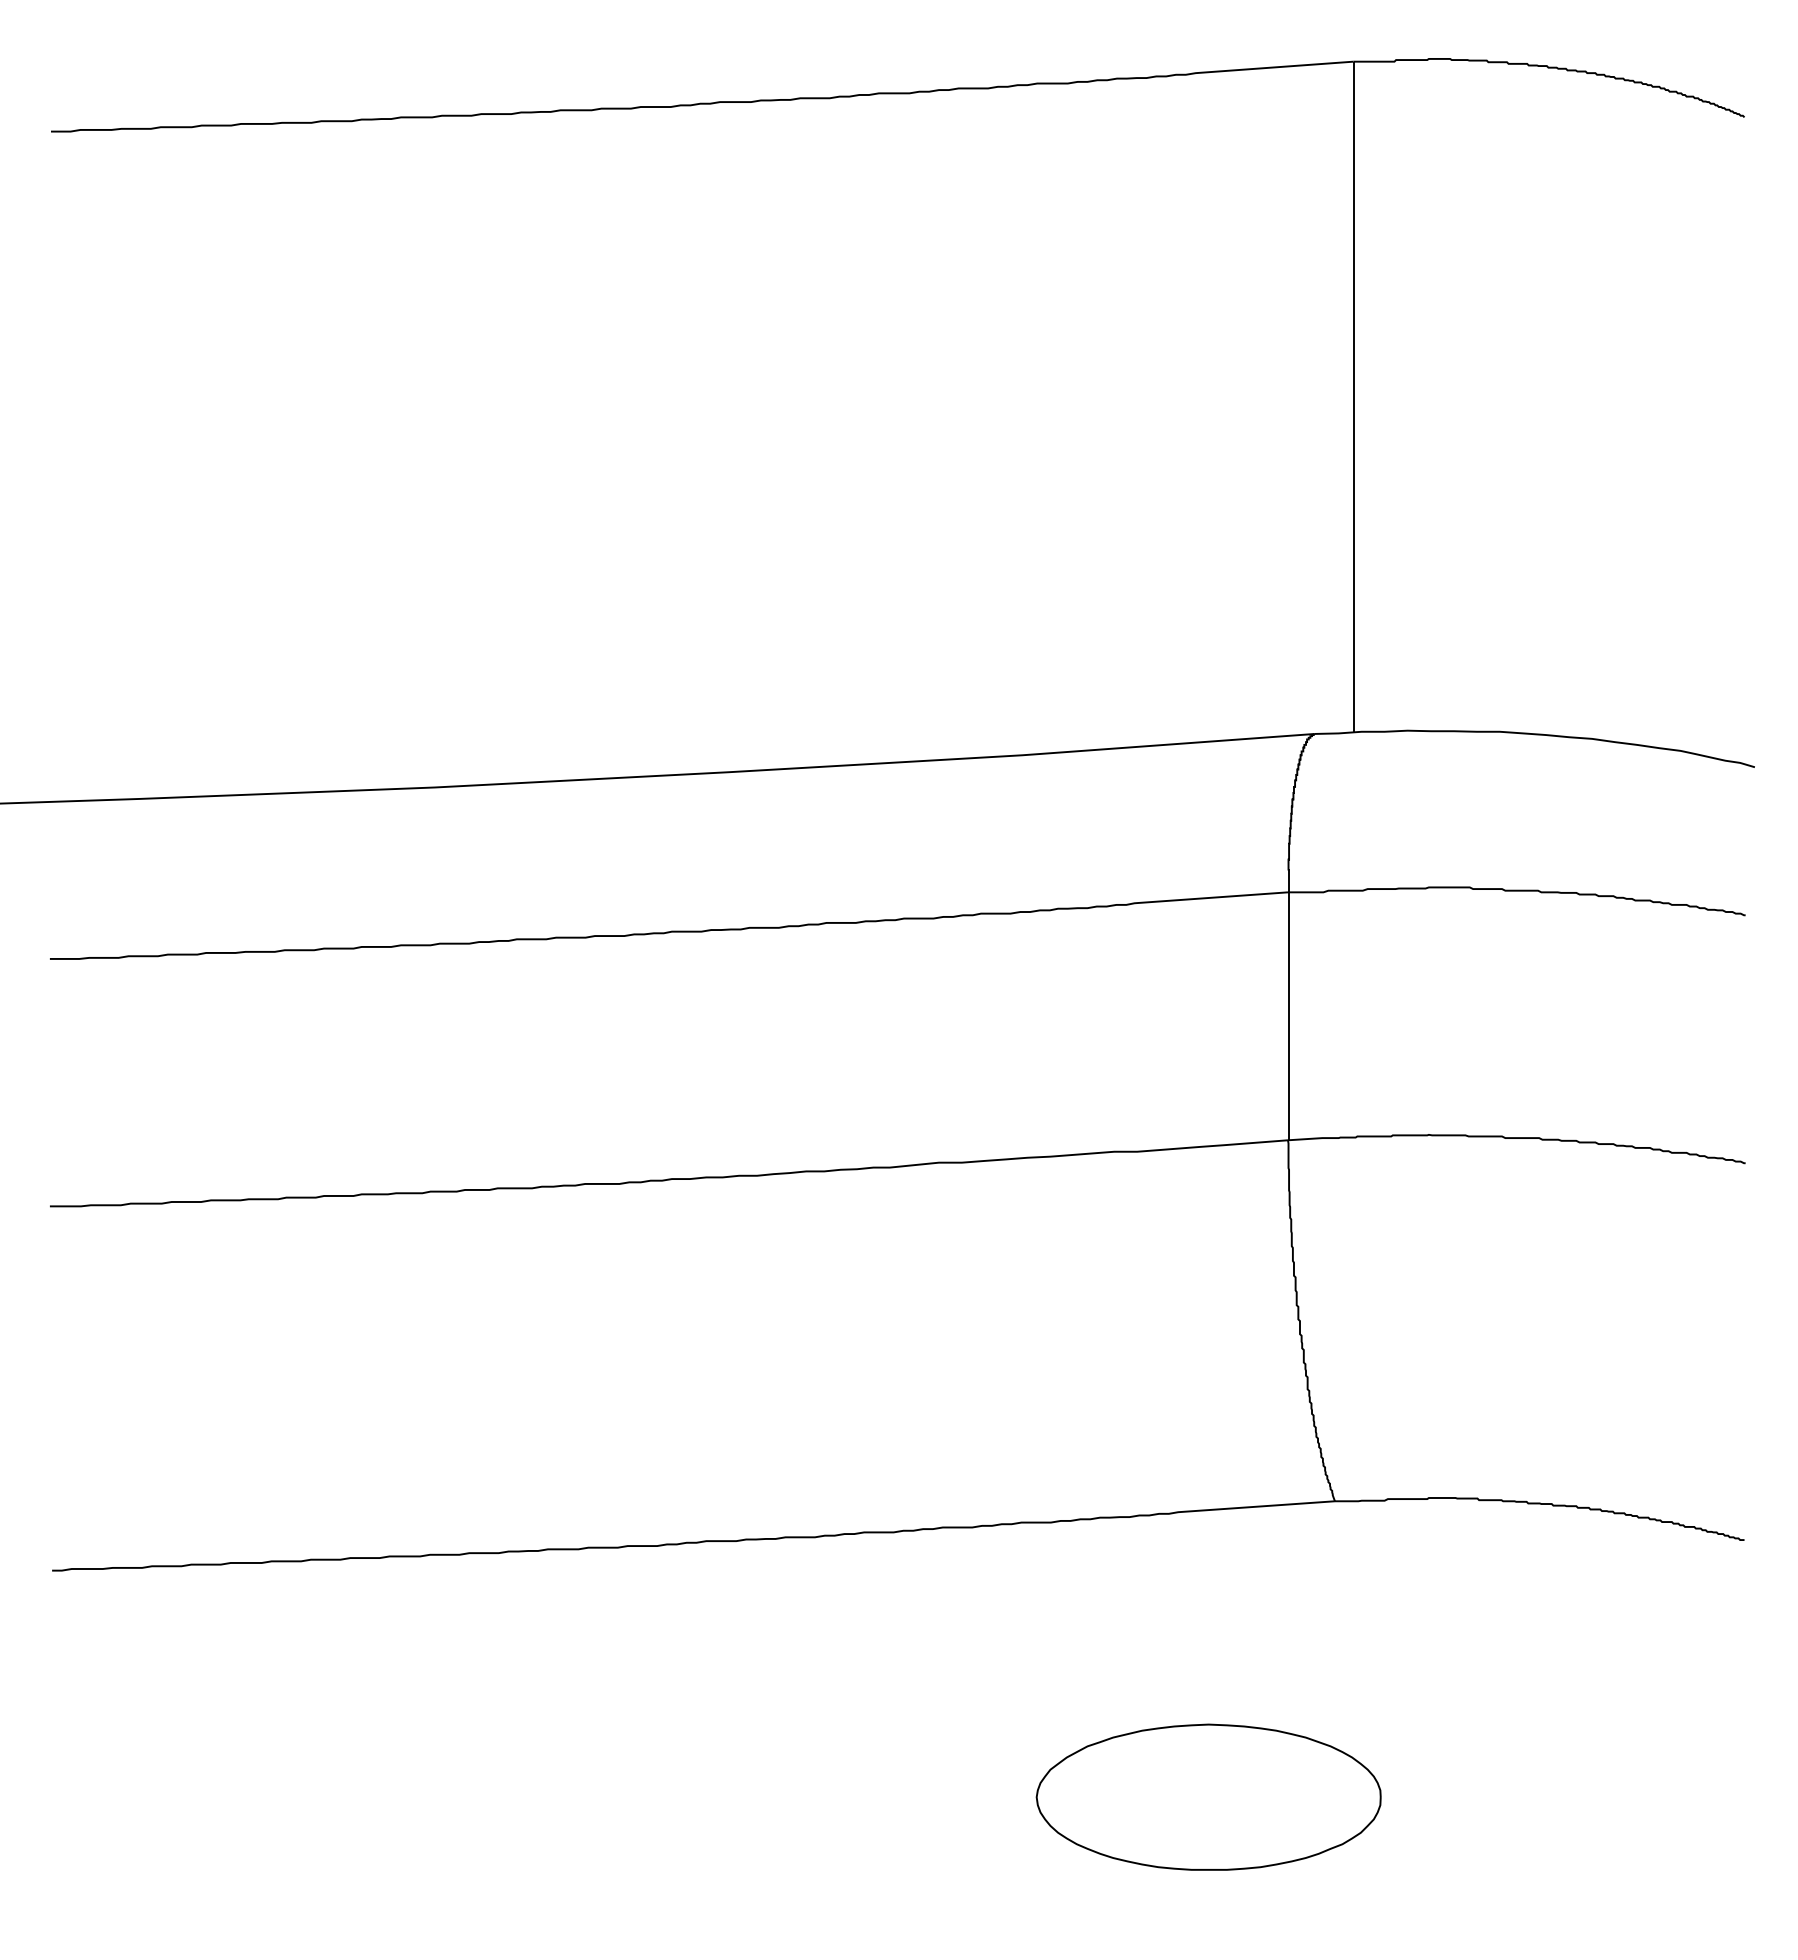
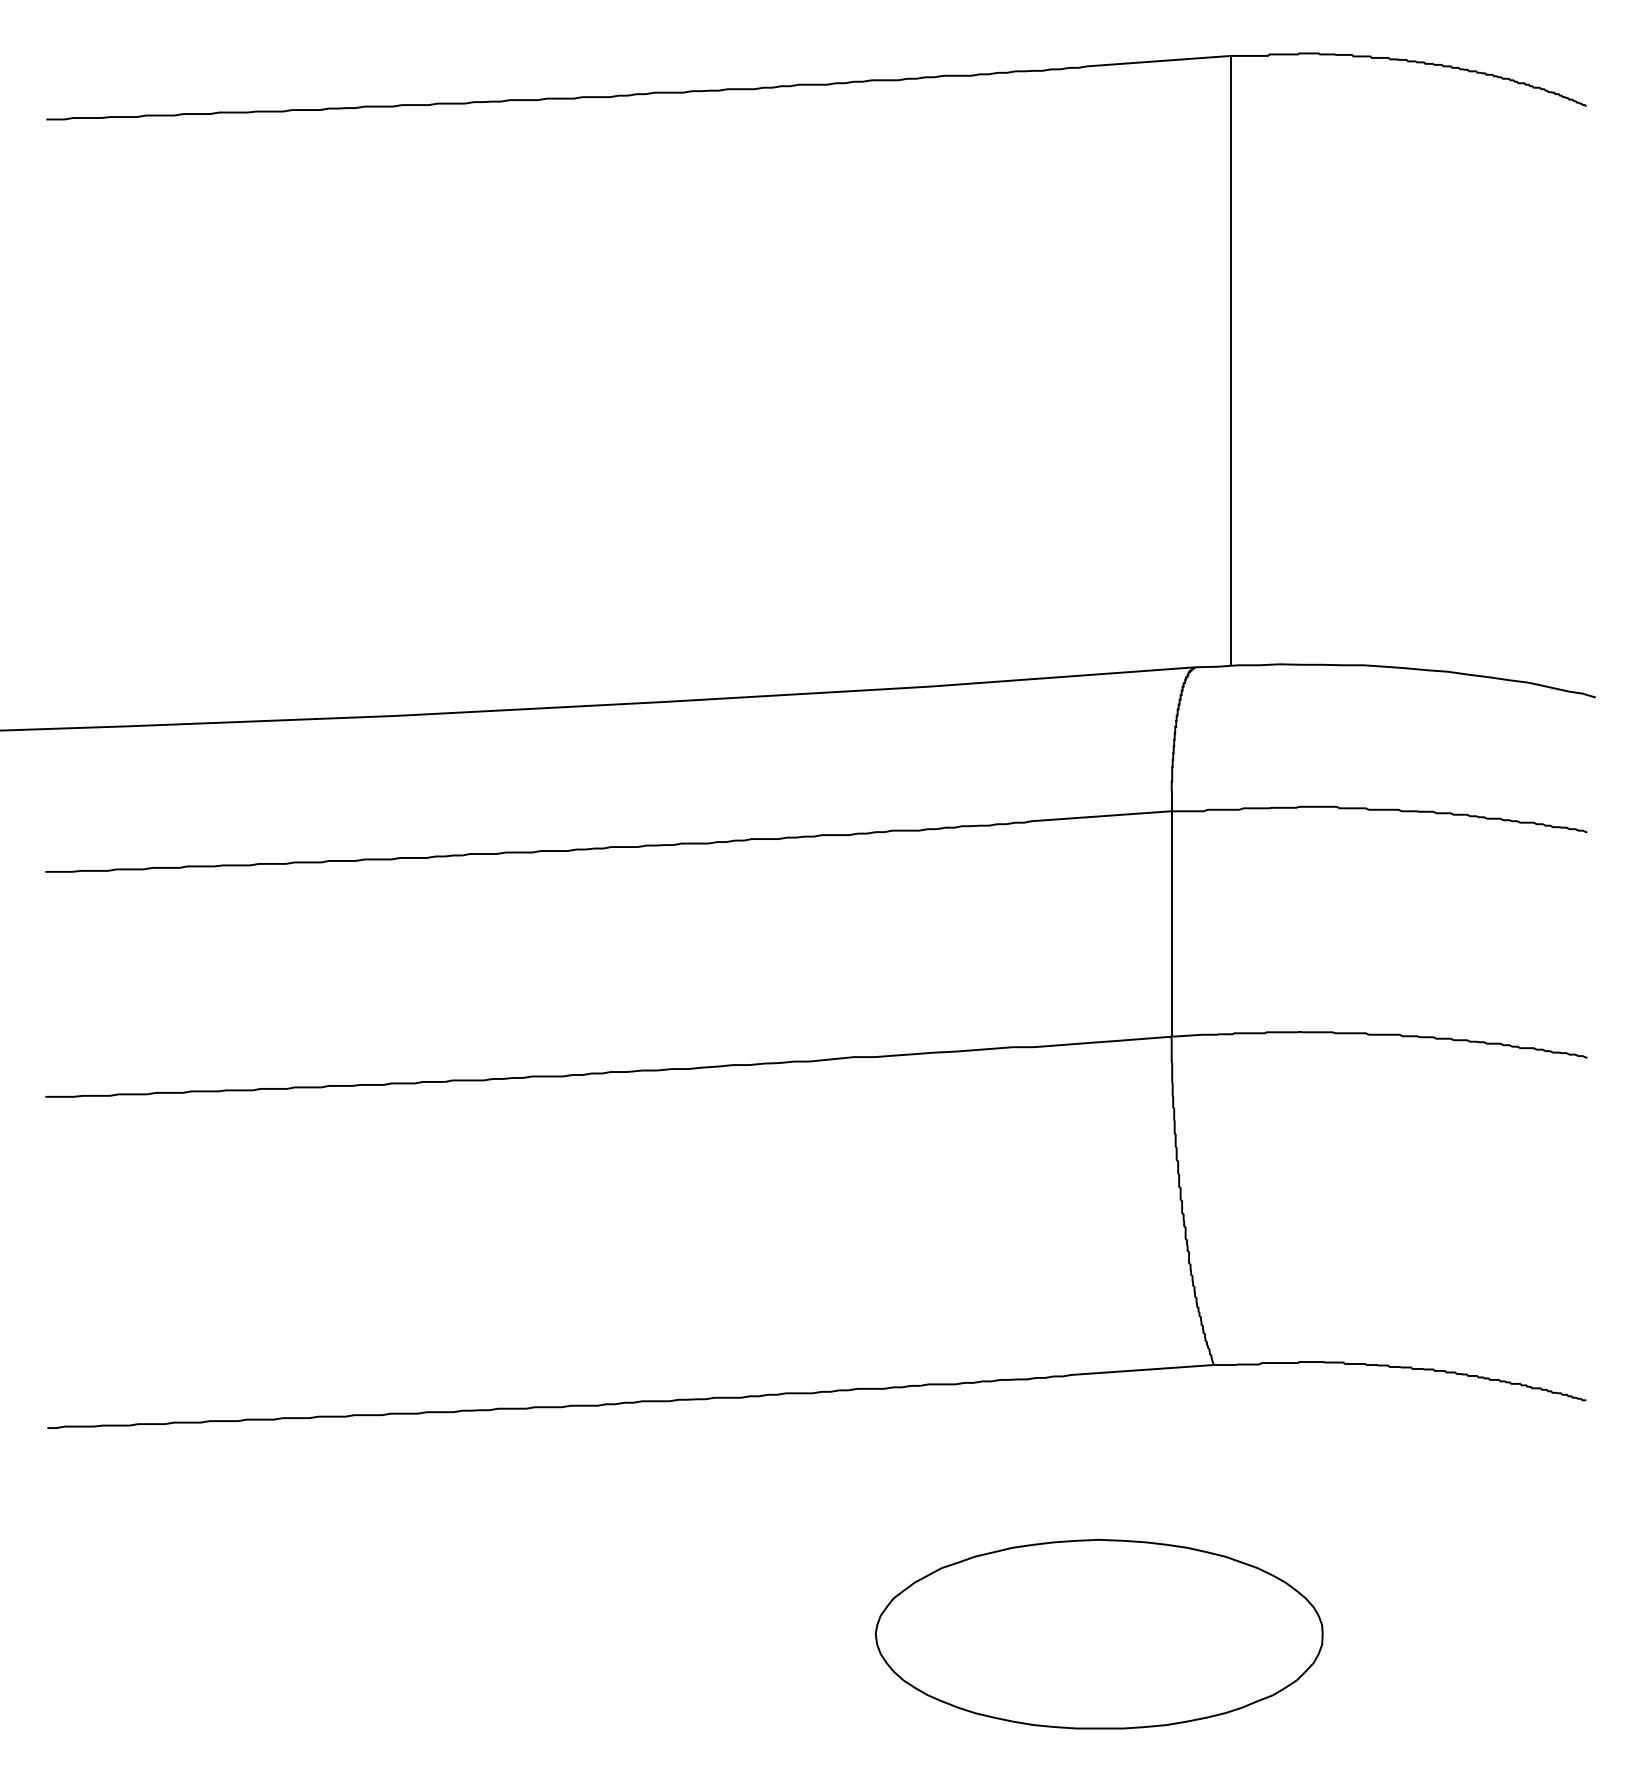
part: (1208, 1796) -> (1098, 1633), size x1.43

